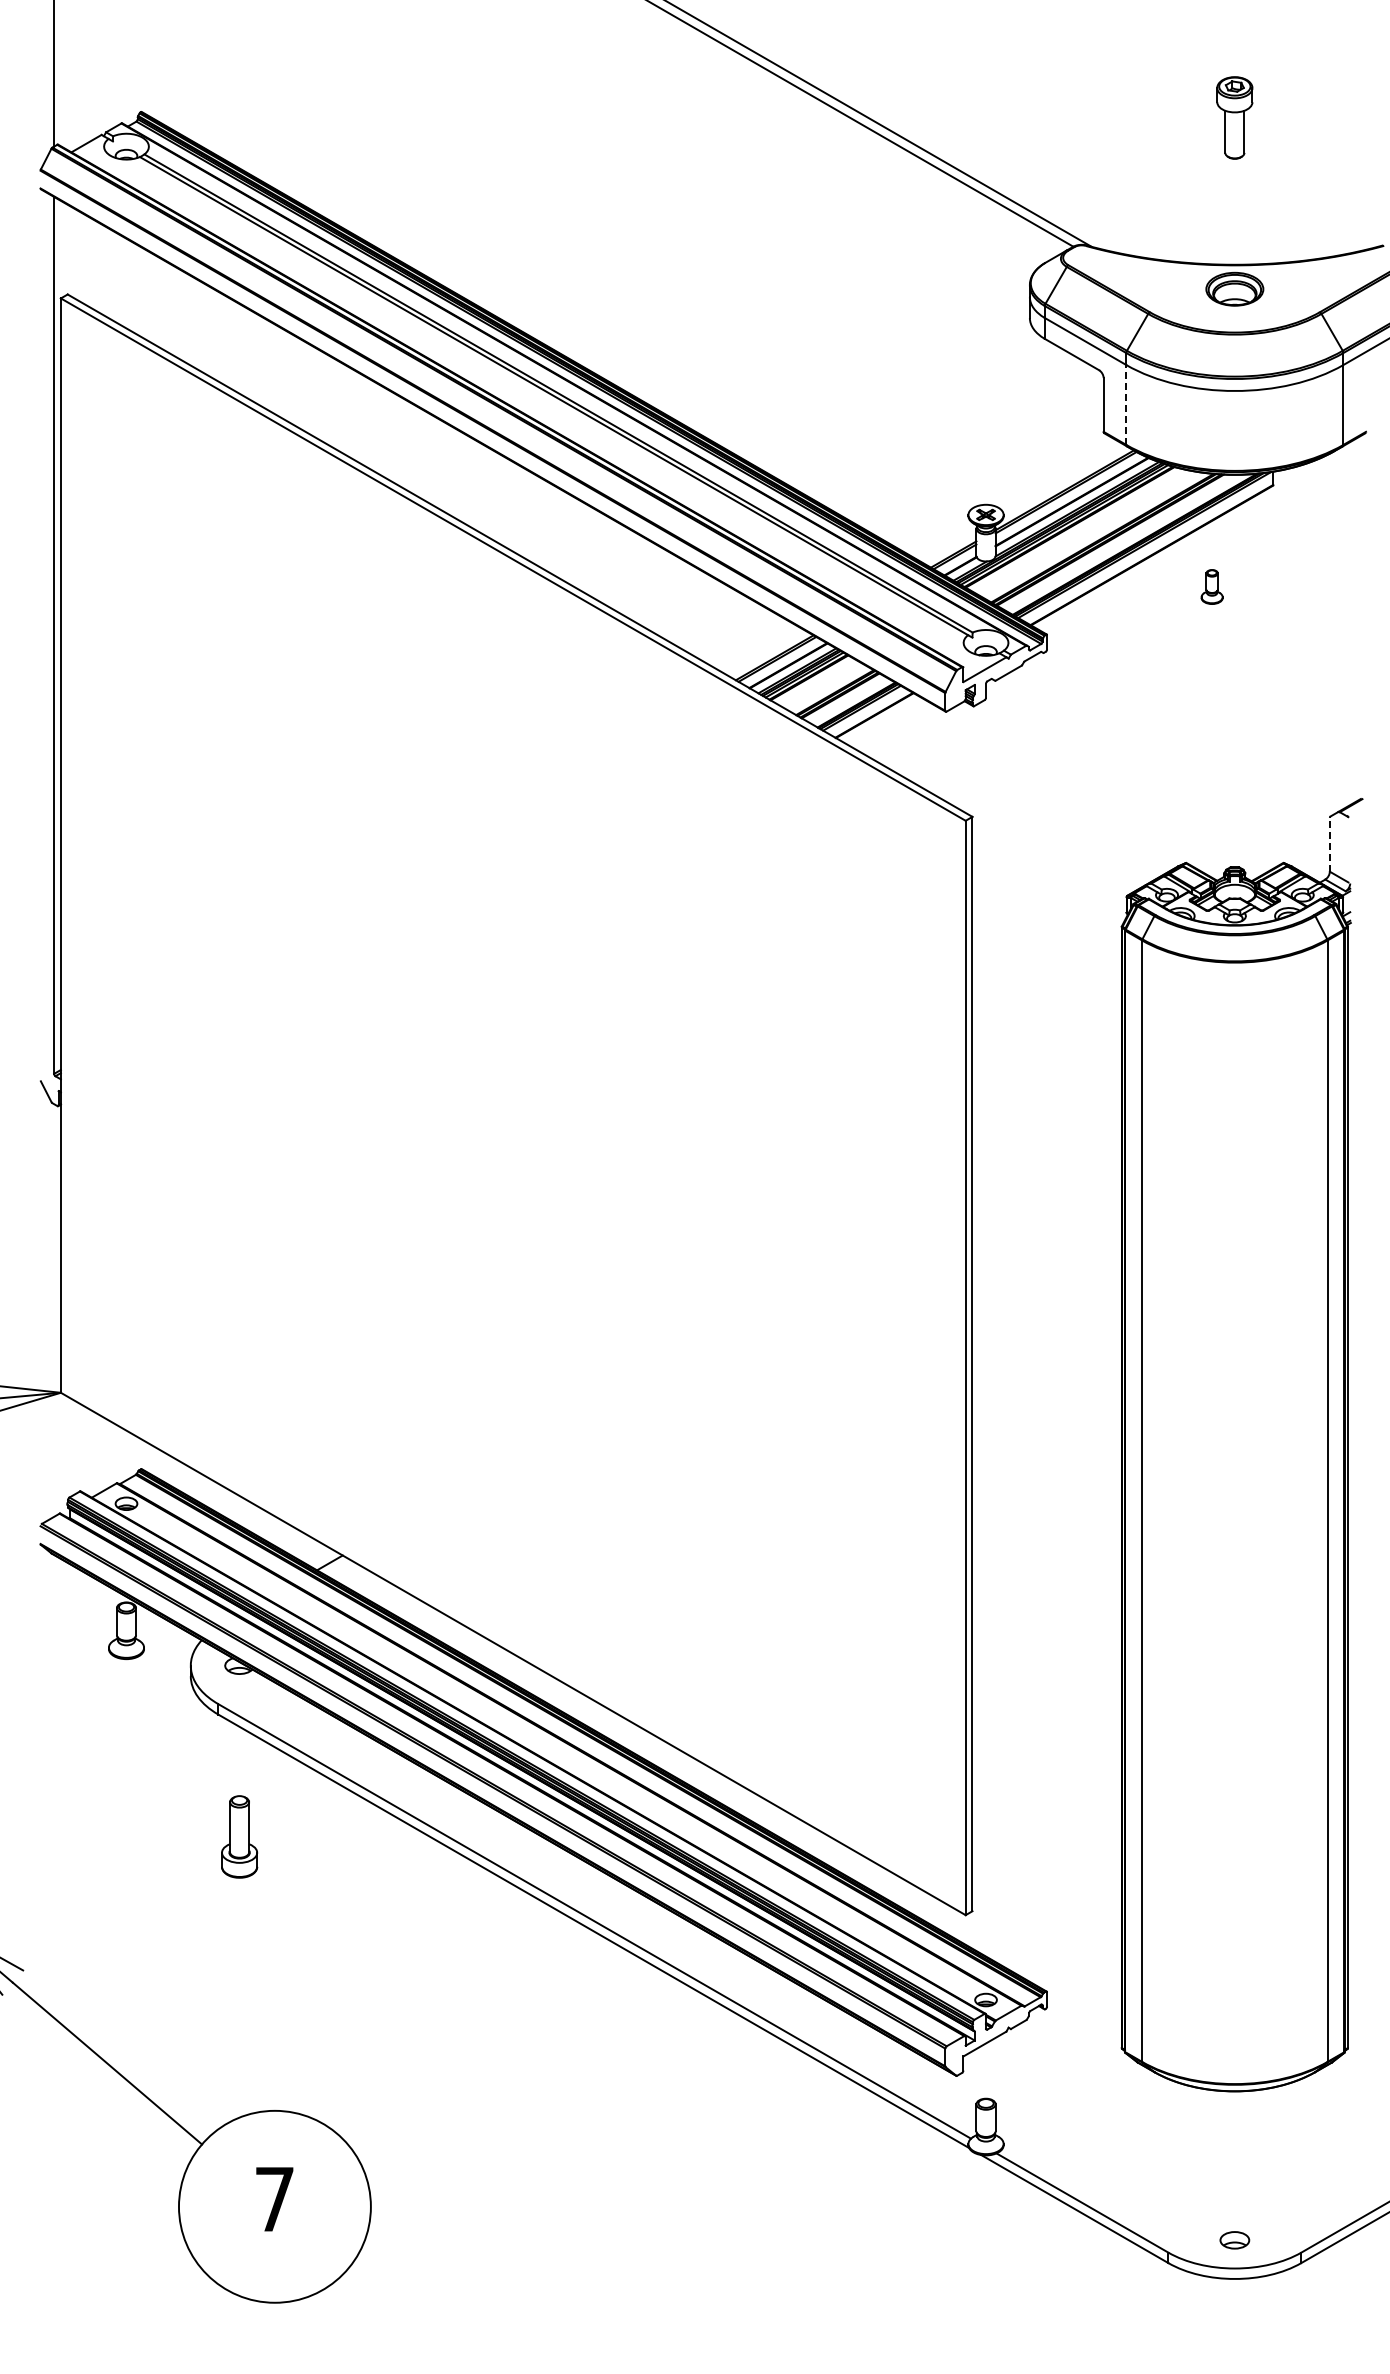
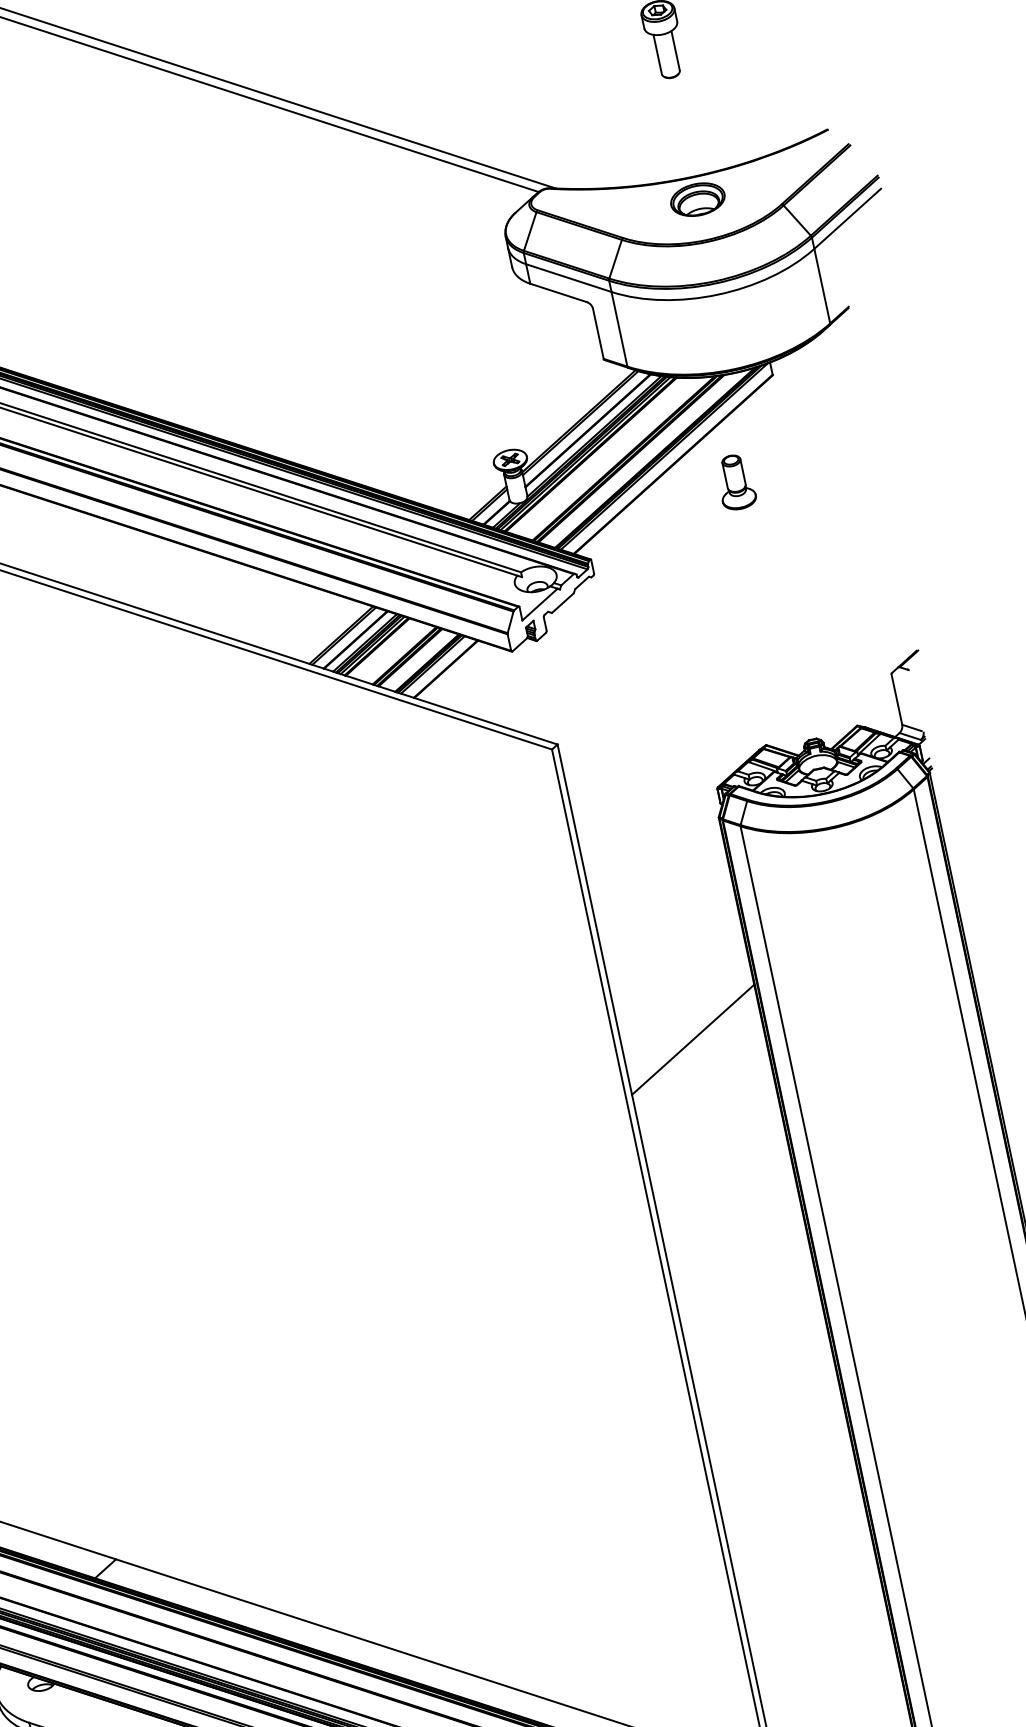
line: (1126, 404) -> (619, 328), dashed -> solid
part: (1211, 586) -> (735, 481), size x1.67
line: (1329, 844) -> (896, 699), dashed -> solid
line: (1046, 1148) -> (692, 1039), added

